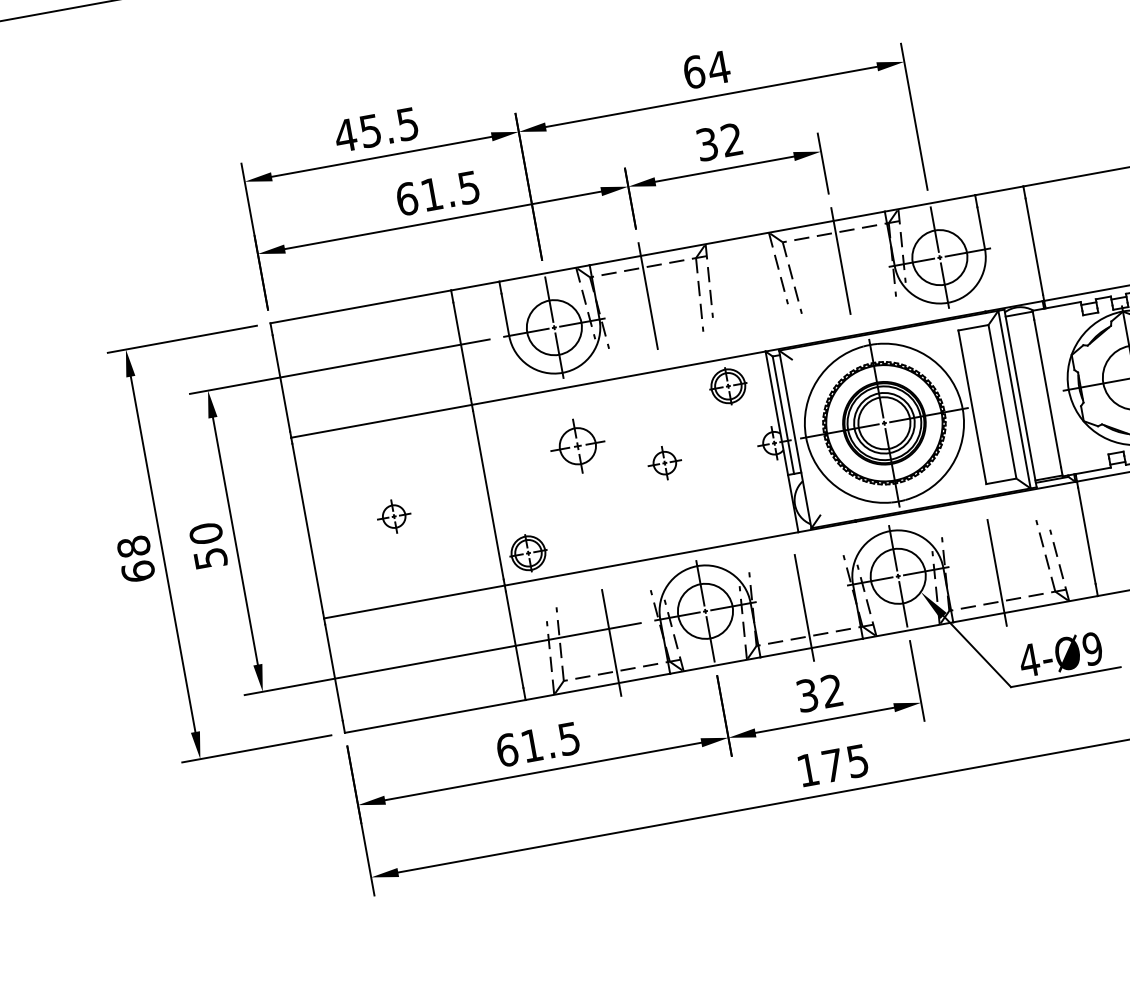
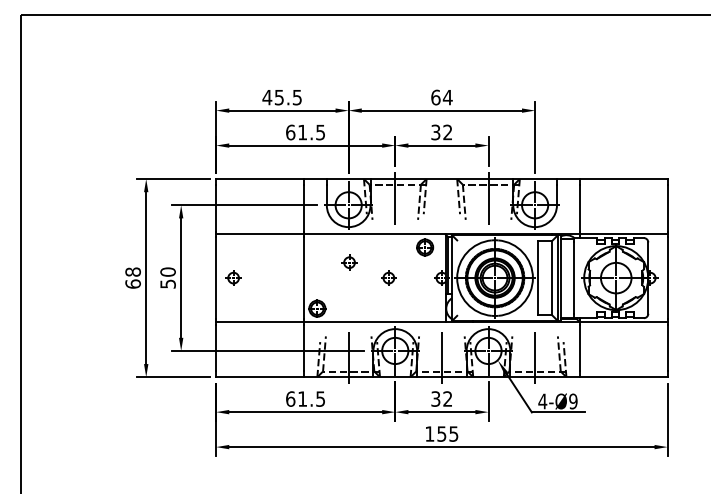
part: (577, 445) -> (349, 262), size x0.62
part: (393, 515) -> (233, 277), moved
text: (832, 764) -> (441, 433), 175 -> 155

